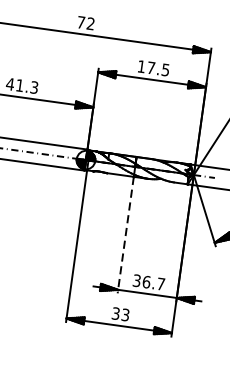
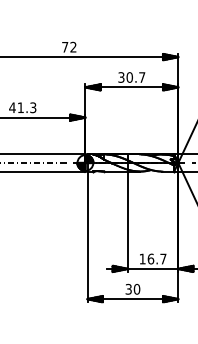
text: (153, 68) -> (131, 77), 17.5 -> 30.7
line: (125, 235) -> (127, 222), dashed -> solid
text: (136, 280) -> (142, 258), 36.7 -> 16.7
text: (124, 315) -> (136, 289), 33 -> 30

